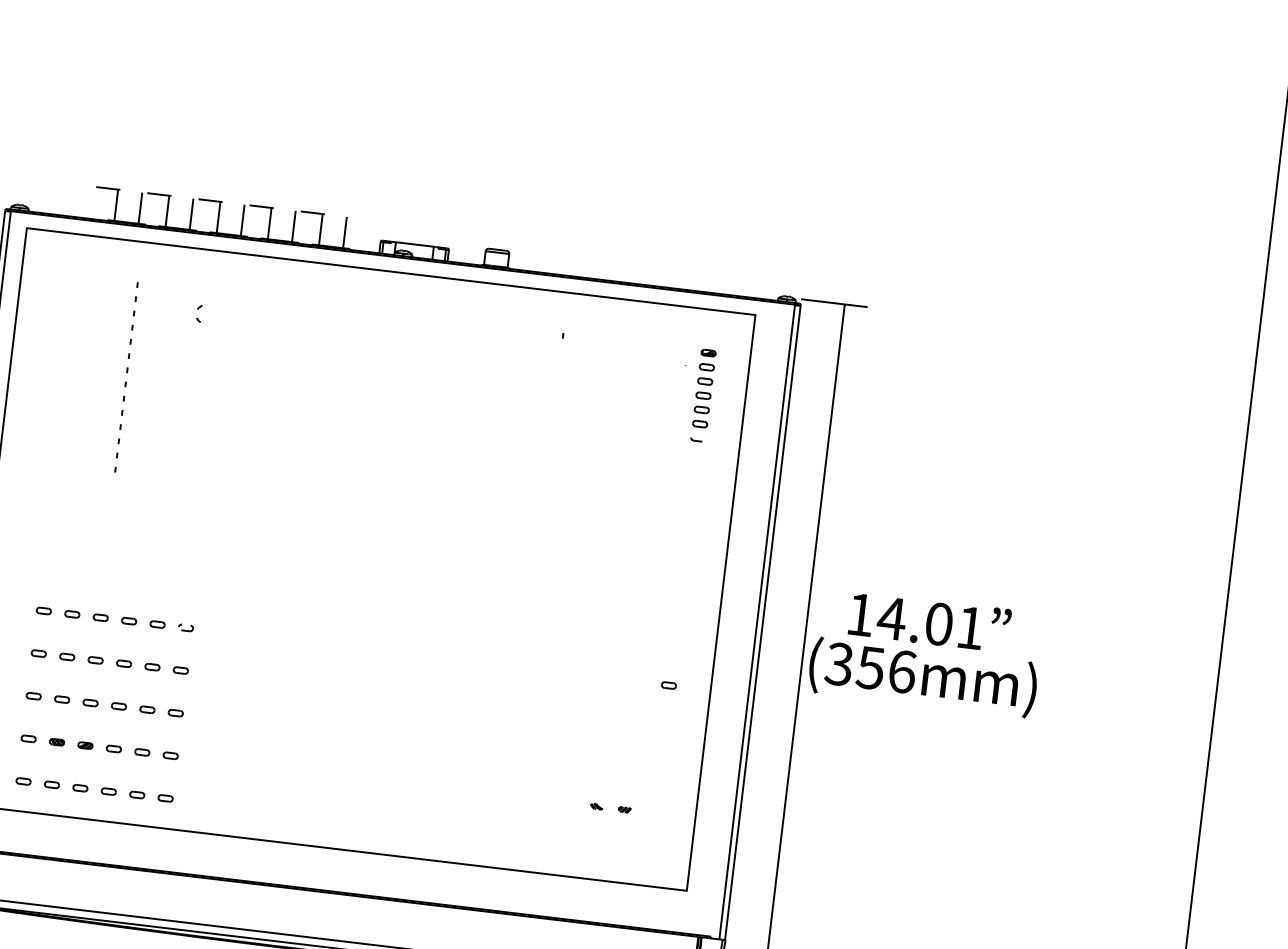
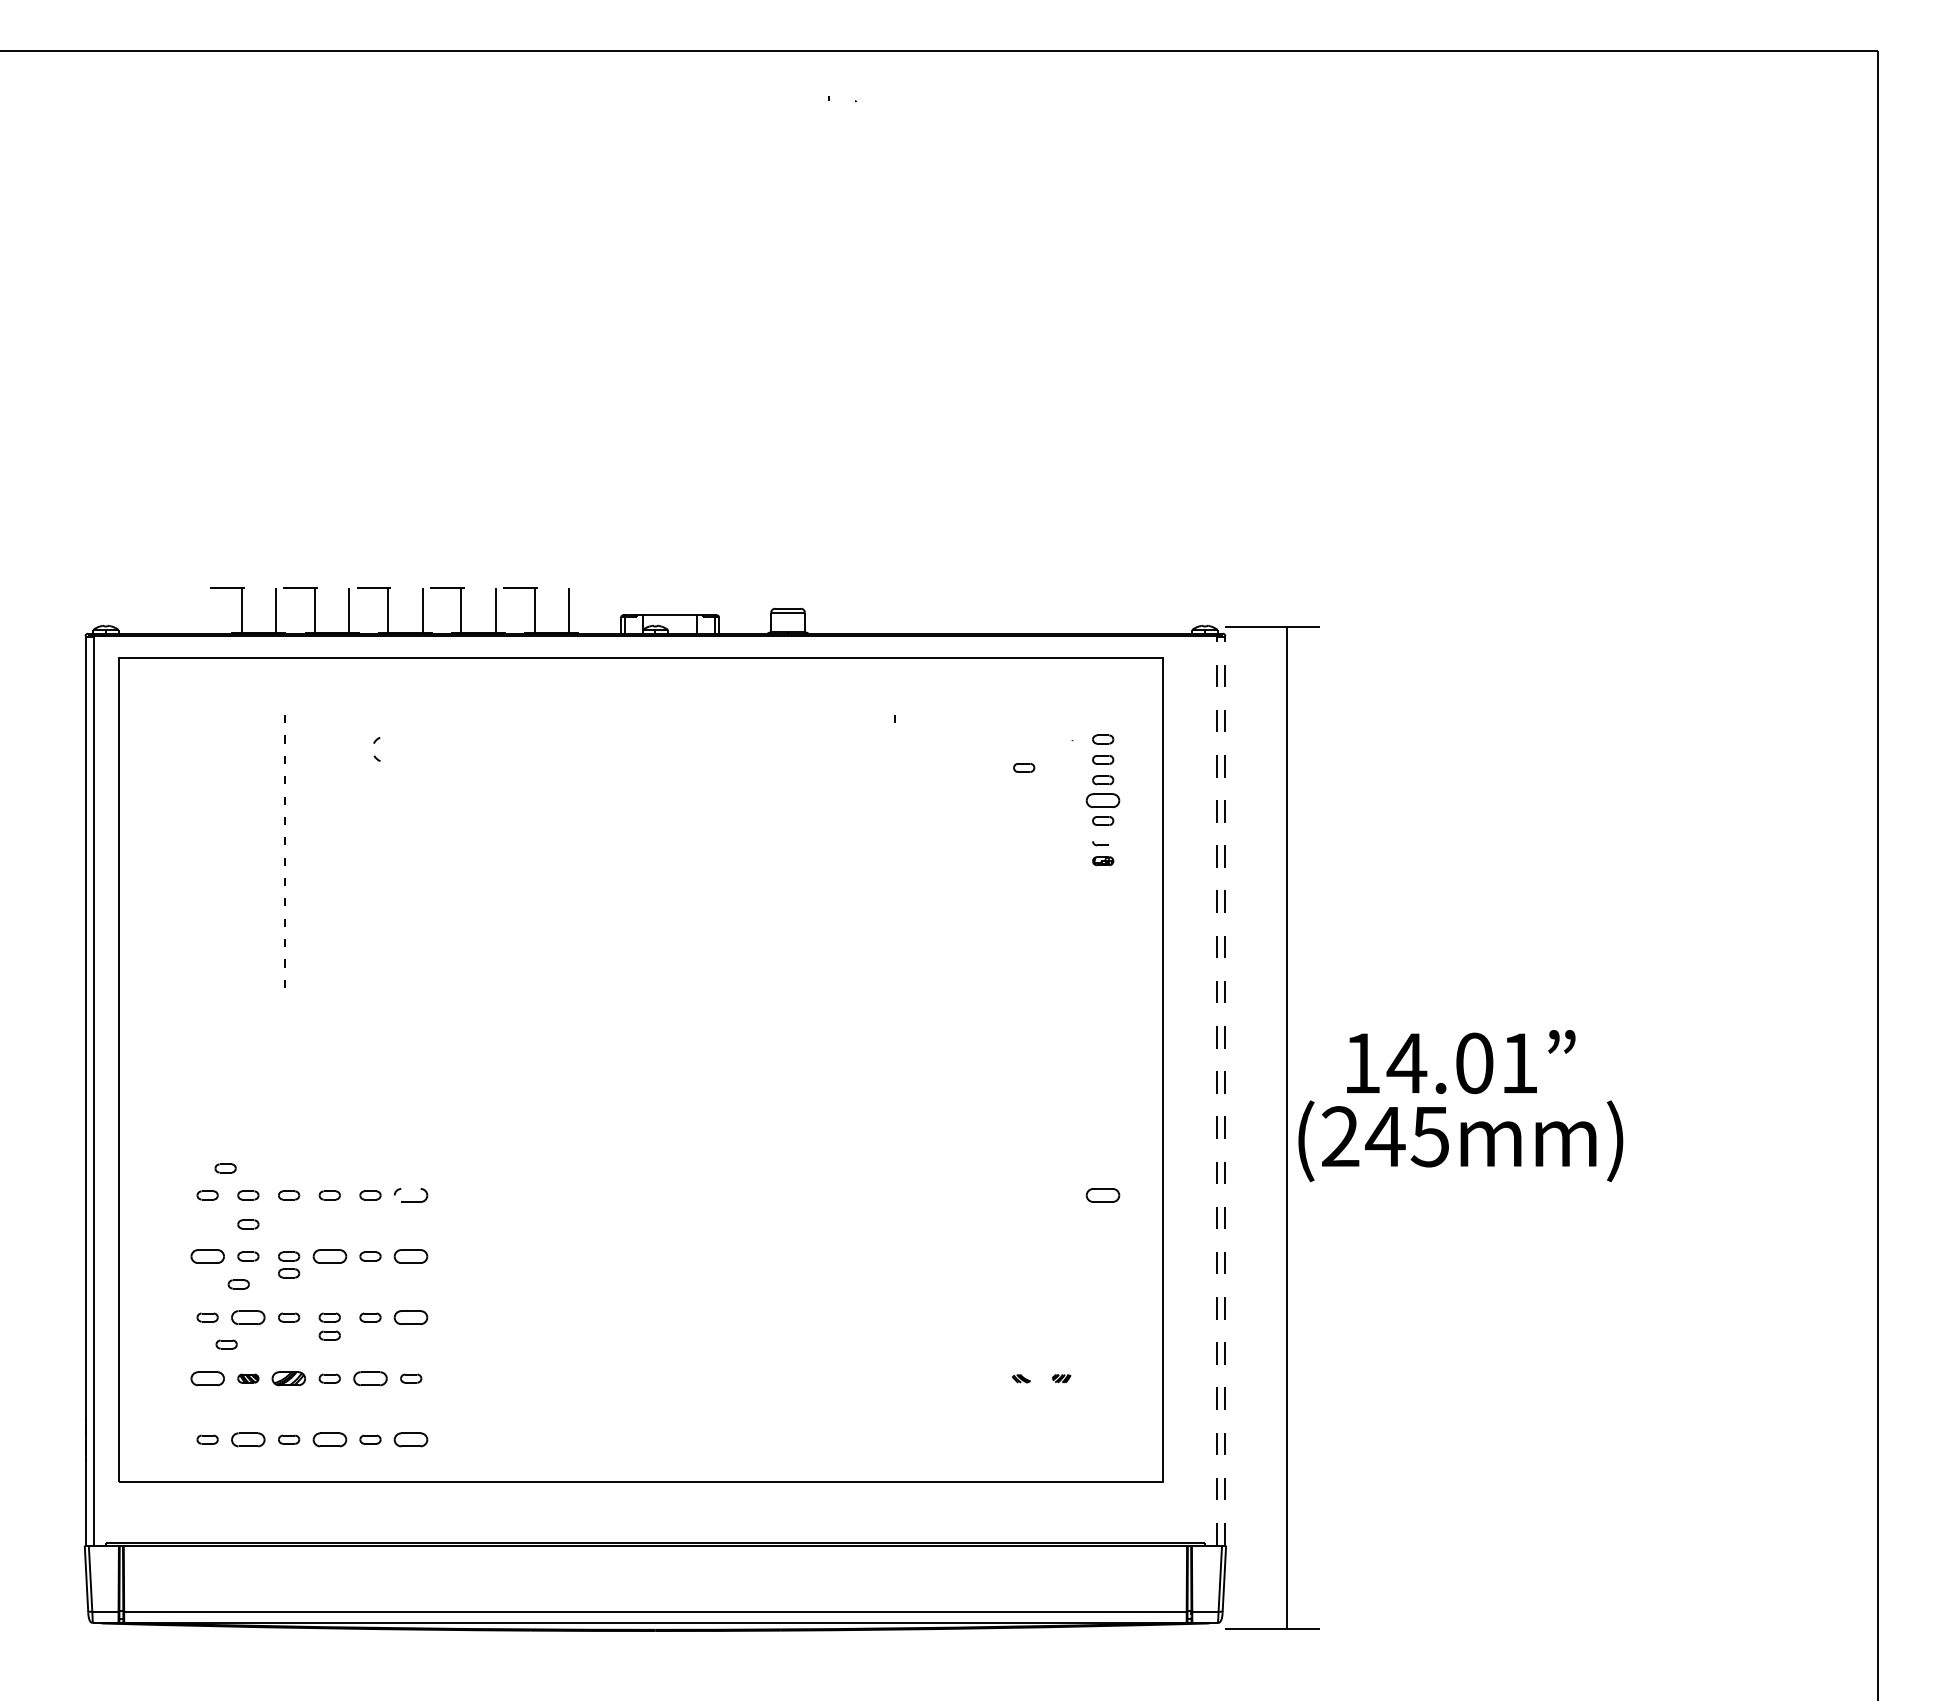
part: (708, 353) -> (1103, 861), moved
part: (649, 380) -> (1024, 767), added
part: (702, 409) -> (1103, 800), size x1.6
part: (58, 593) -> (225, 1168), added
line: (757, 621) -> (1217, 1090), solid -> dashed
line: (763, 622) -> (1225, 1090), solid -> dashed
part: (186, 627) -> (411, 1195), size x1.6
part: (69, 634) -> (248, 1224), added
part: (38, 653) -> (207, 1256), size x1.6
part: (123, 663) -> (329, 1256), size x1.6
text: (870, 667) -> (1385, 1136), (356mm) -> (245mm)
part: (181, 670) -> (411, 1256), size x1.6
part: (94, 672) -> (289, 1273), added
part: (58, 675) -> (238, 1284), added
part: (669, 685) -> (1103, 1195), size x1.6
part: (62, 699) -> (248, 1317), size x1.6
part: (176, 713) -> (411, 1317), size x1.6
part: (44, 716) -> (226, 1344), added
part: (117, 718) -> (329, 1335), added
part: (28, 738) -> (207, 1378), size x1.6
part: (85, 745) -> (289, 1378), size x1.6
part: (142, 752) -> (370, 1378), size x1.6
part: (52, 784) -> (248, 1439), size x1.6
part: (108, 791) -> (329, 1439), size x1.6
part: (165, 798) -> (411, 1439), size x1.6

